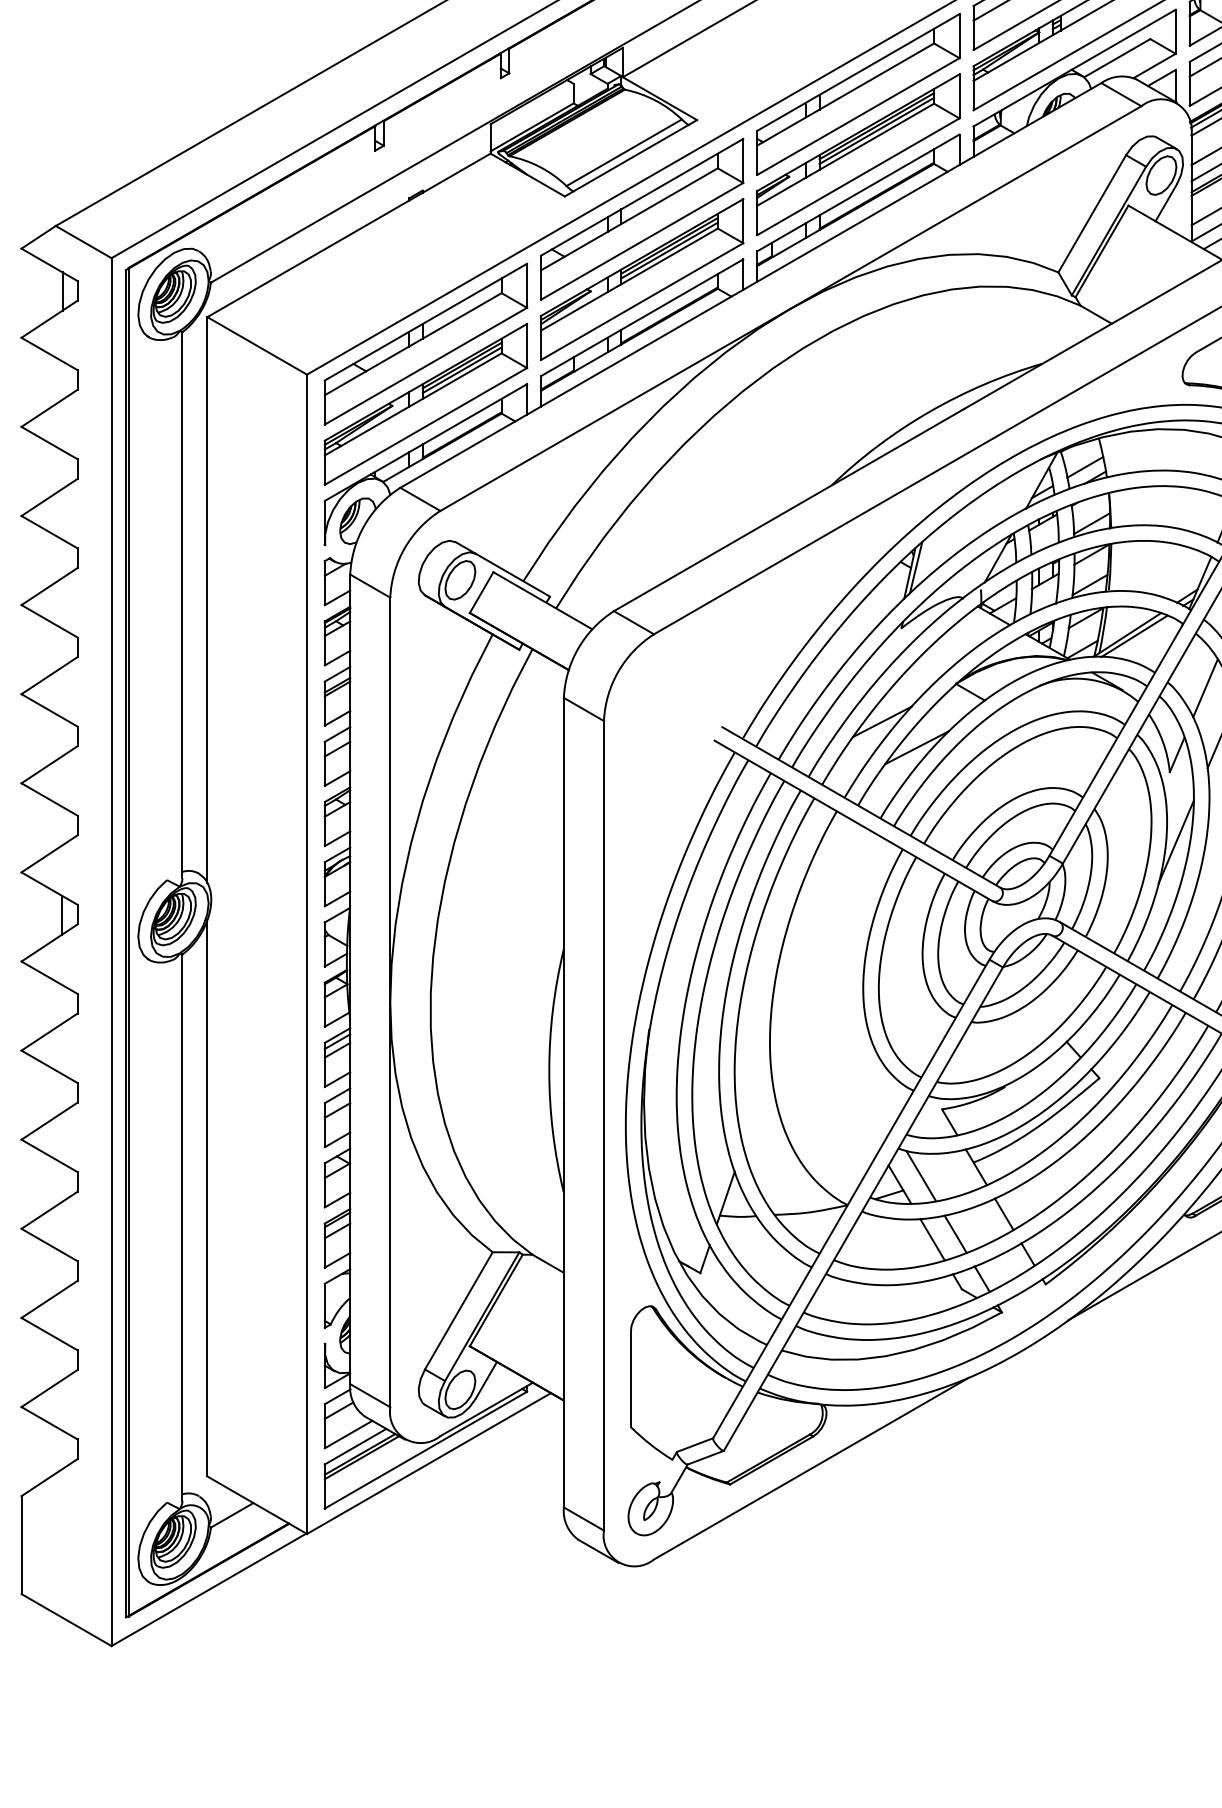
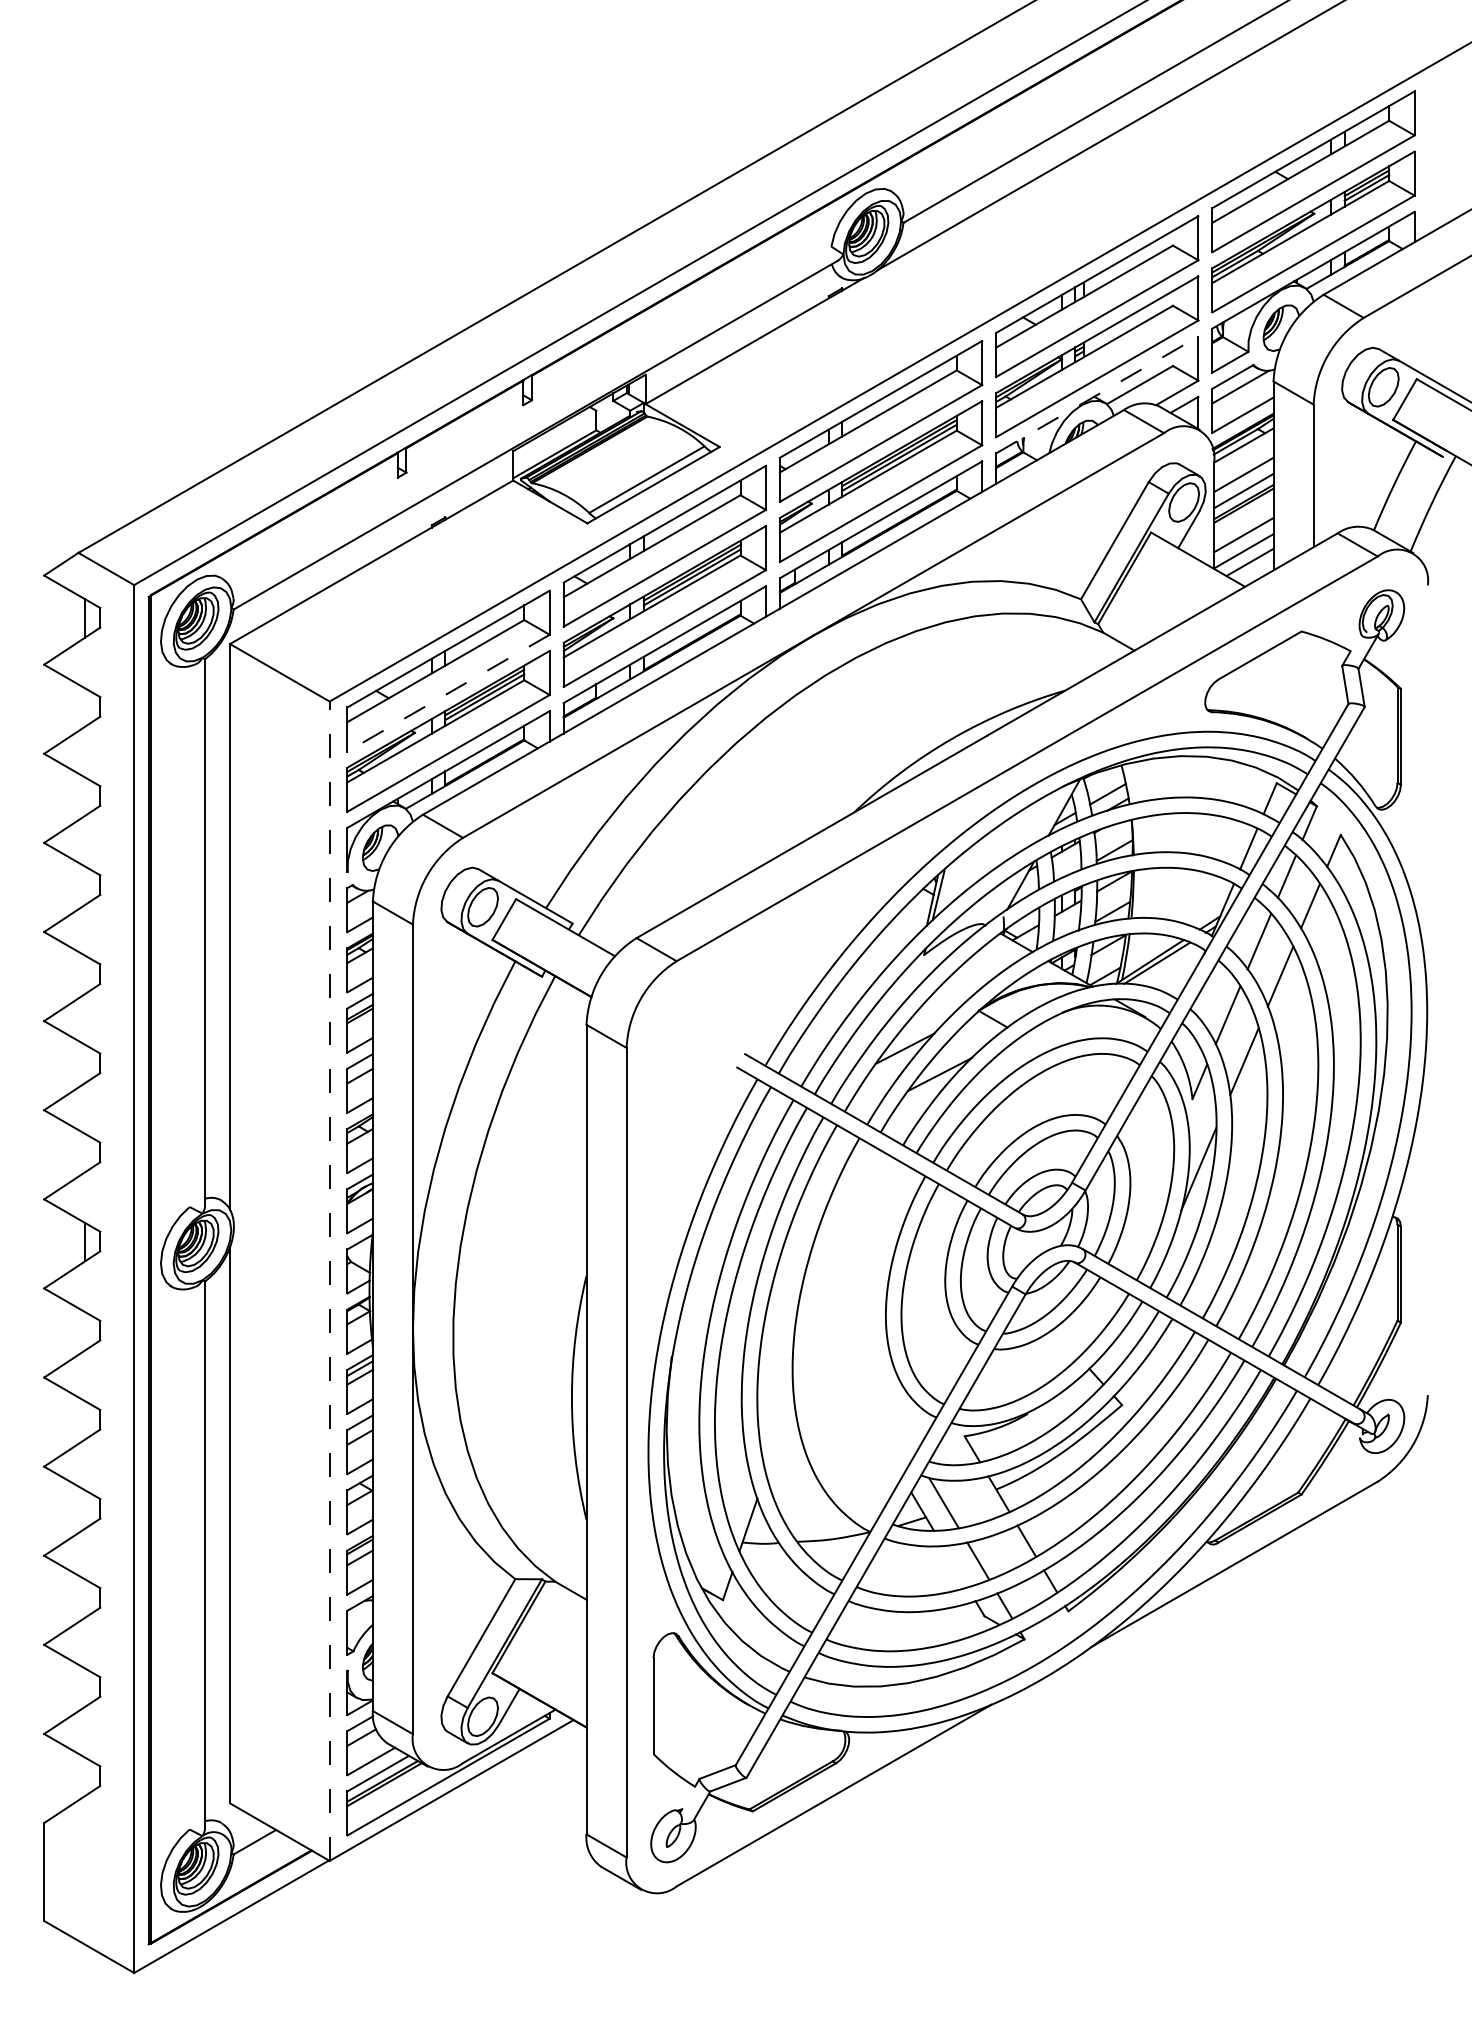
line: (1074, 68) -> (1097, 395), solid -> dashed
line: (425, 366) -> (448, 693), solid -> dashed
line: (306, 954) -> (329, 1281), solid -> dashed
line: (931, 1239) -> (954, 1566), removed

